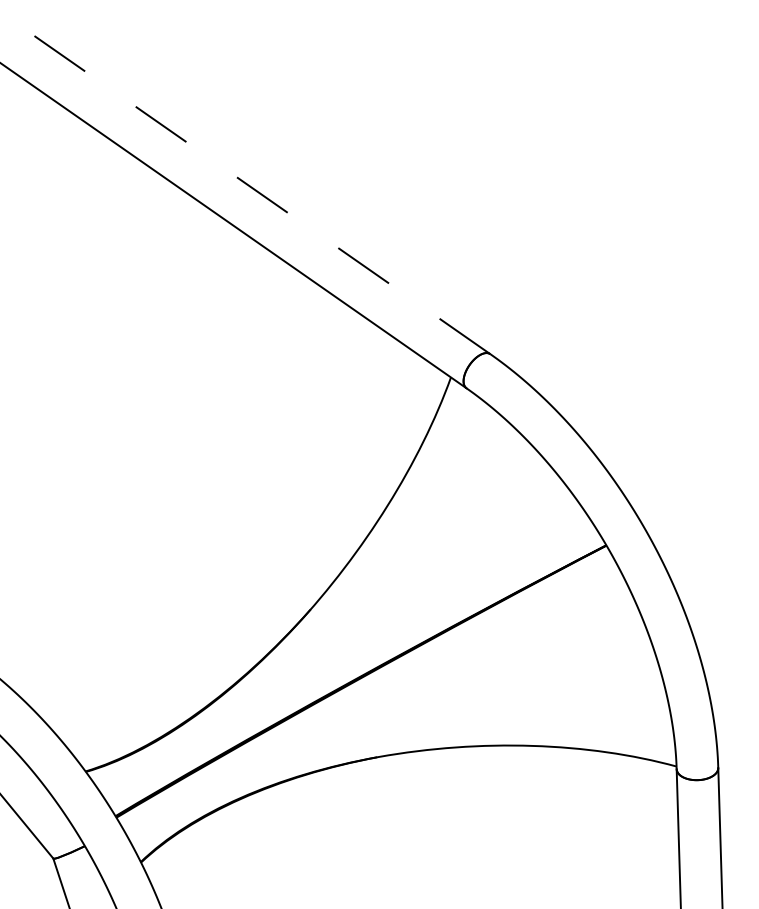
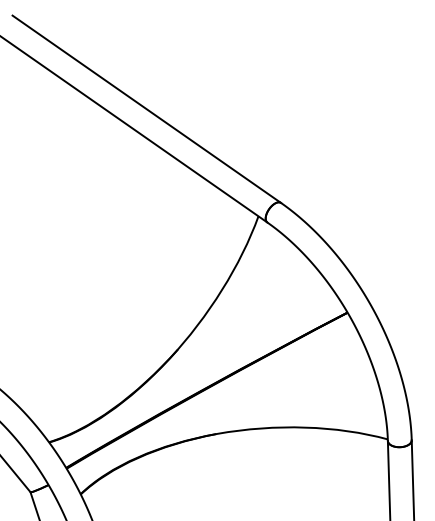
line: (255, 191) -> (146, 109), dashed -> solid

